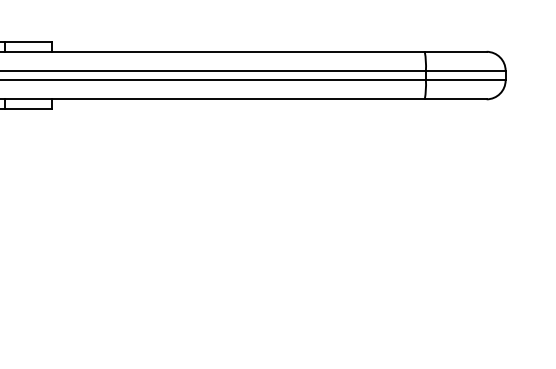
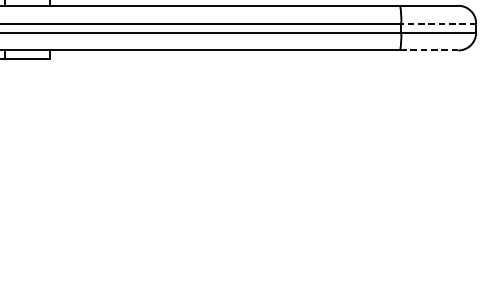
line: (465, 70) -> (438, 23), solid -> dashed
line: (455, 99) -> (429, 50), solid -> dashed

